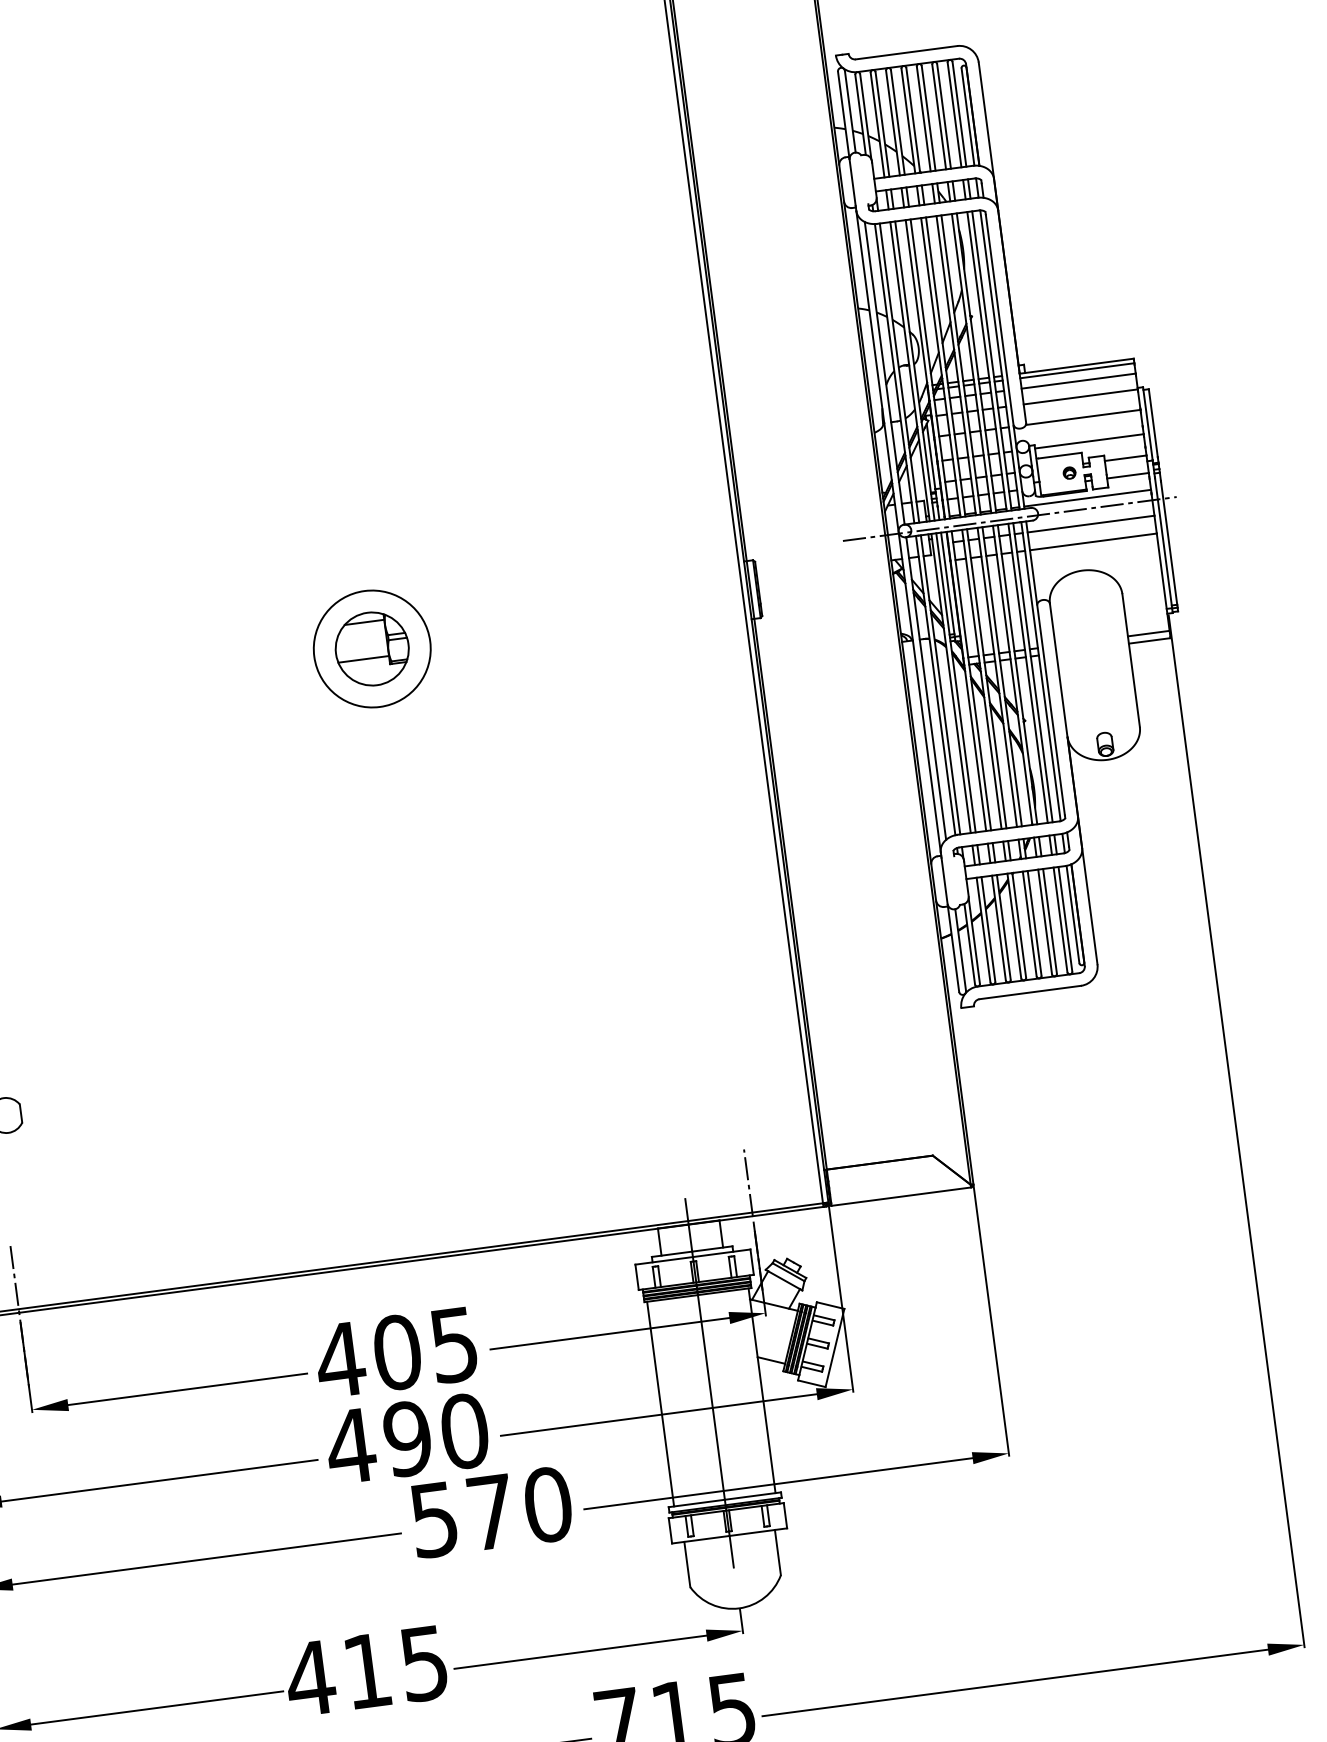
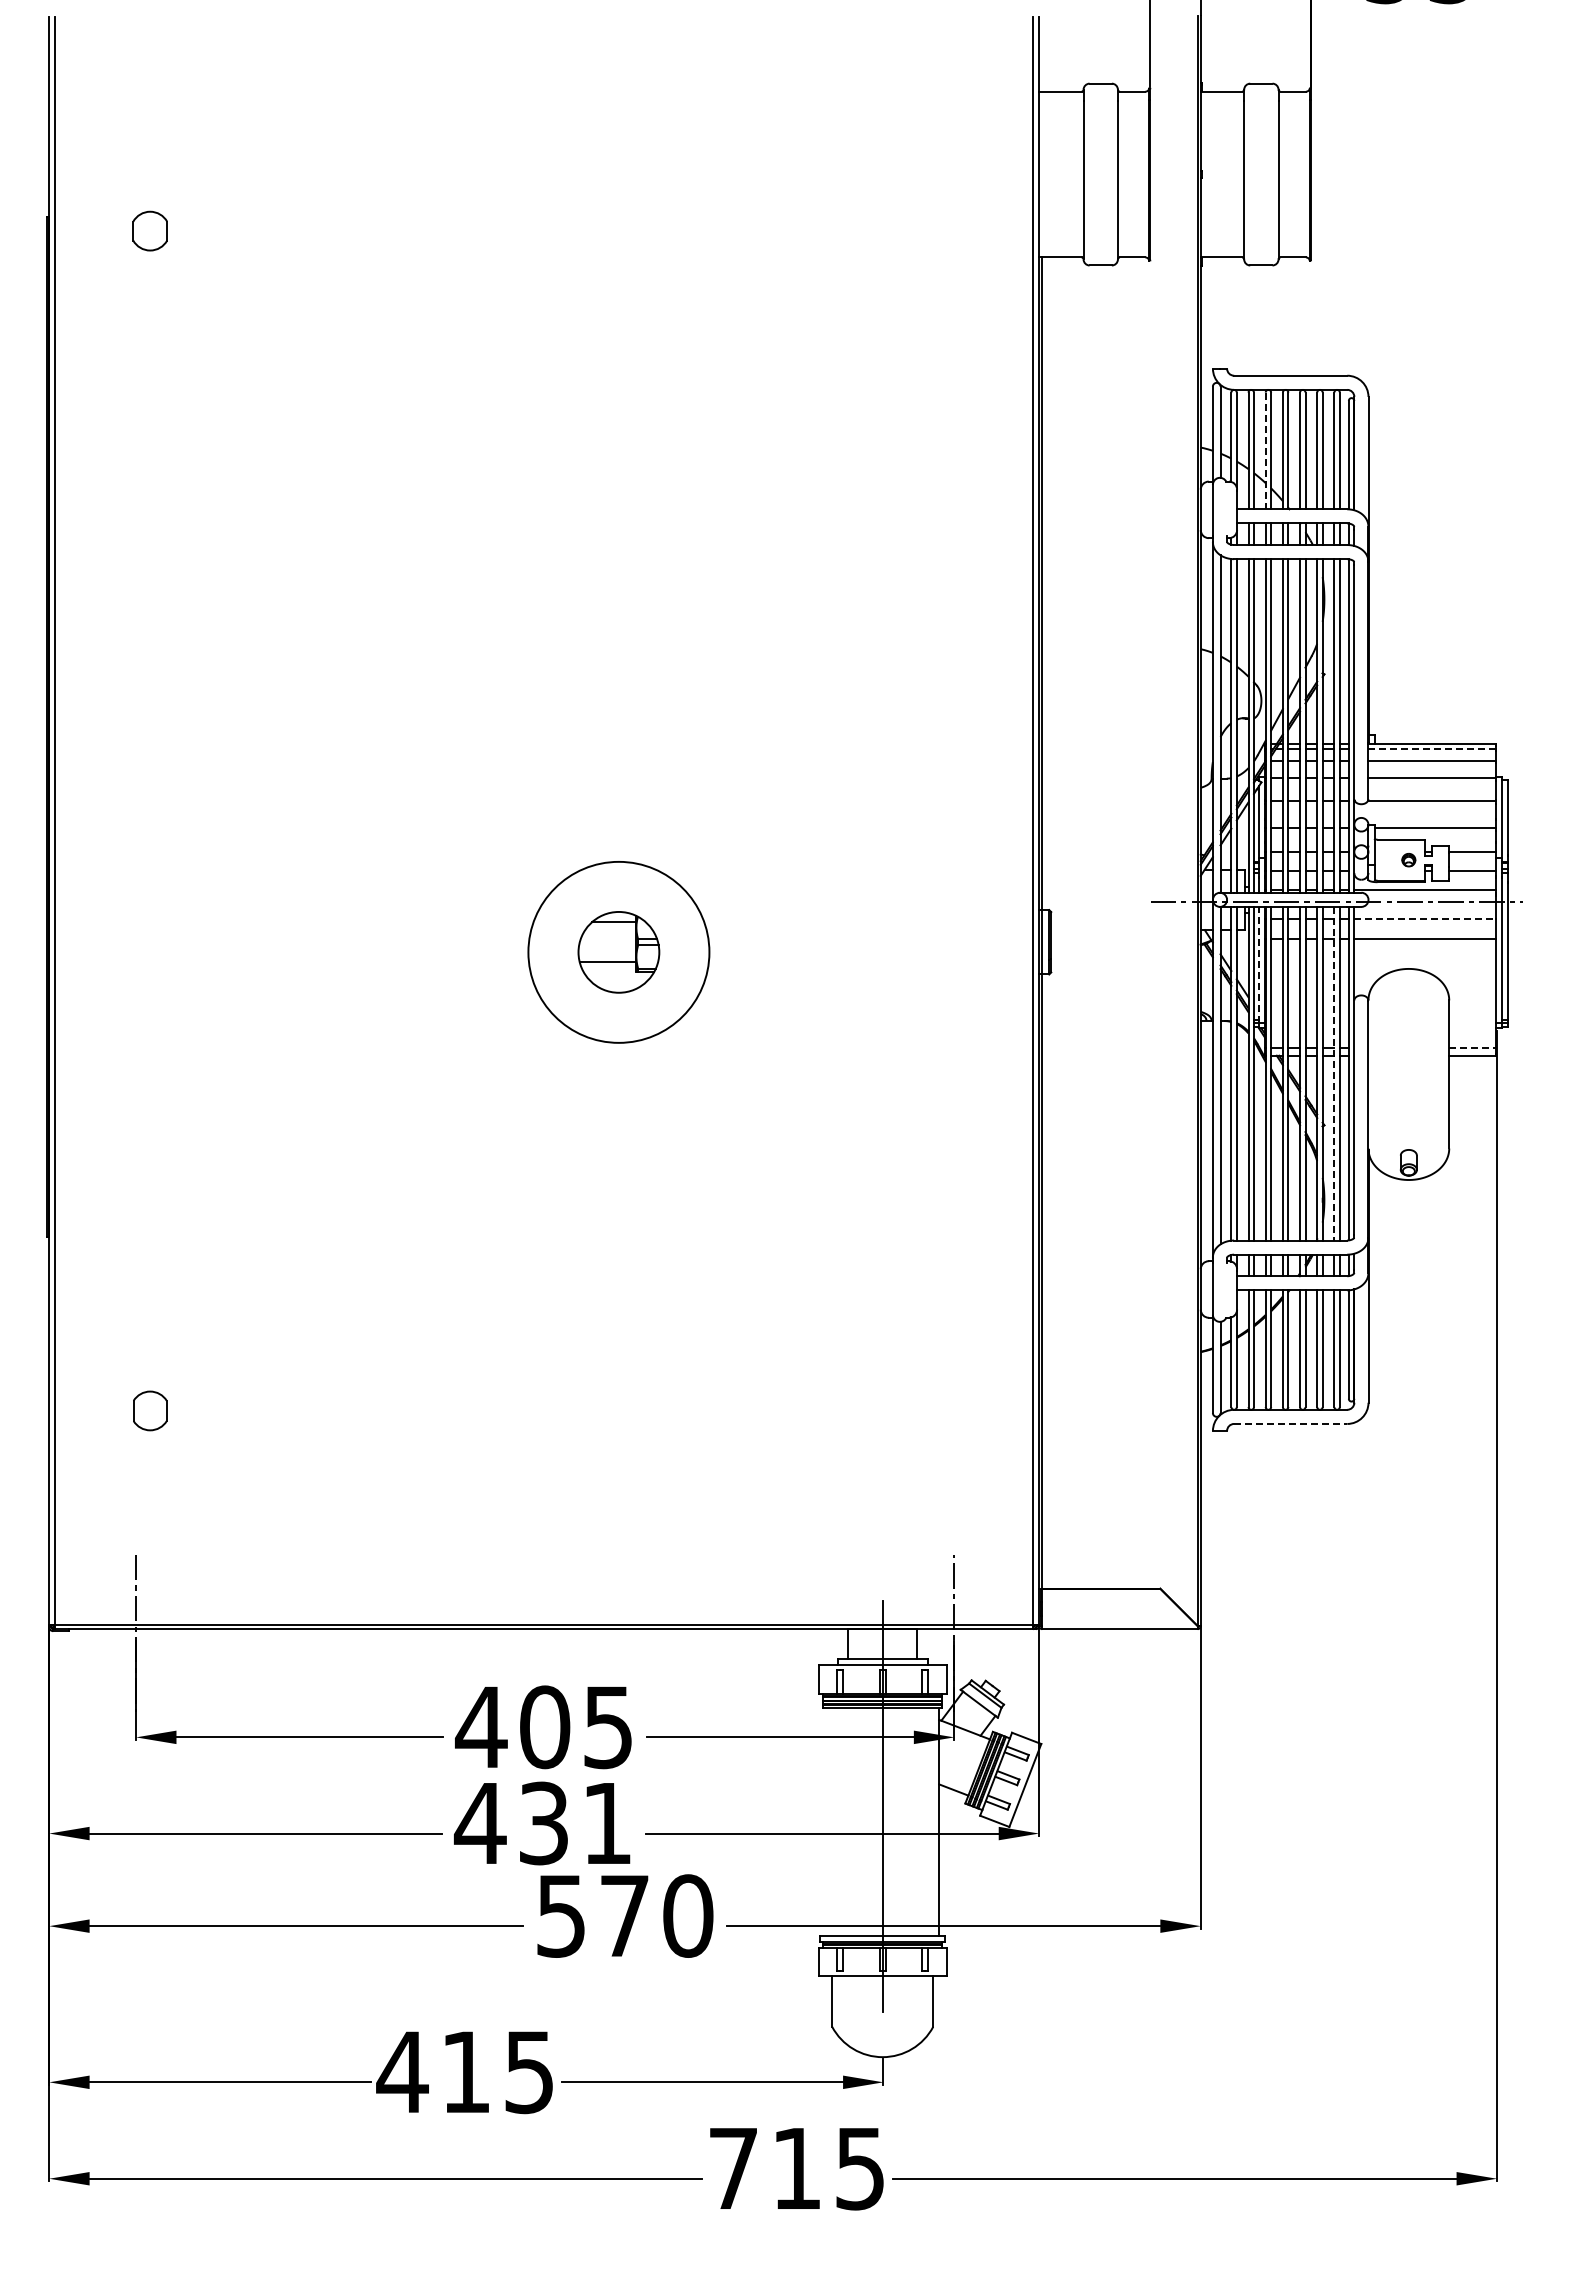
line: (892, 123) -> (1265, 451), solid -> dashed
line: (1077, 371) -> (1432, 749), solid -> dashed
line: (1091, 524) -> (1425, 919), solid -> dashed
line: (948, 584) -> (1259, 964), solid -> dashed
line: (1148, 633) -> (1472, 1047), solid -> dashed
circle: (371, 649) -> (618, 952), size x1.4
line: (1028, 673) -> (1334, 1073), solid -> dashed
line: (1029, 992) -> (1290, 1423), solid -> dashed
line: (660, 1403) -> (826, 1821), removed
text: (436, 1435) -> (575, 1823), 490 -> 431

